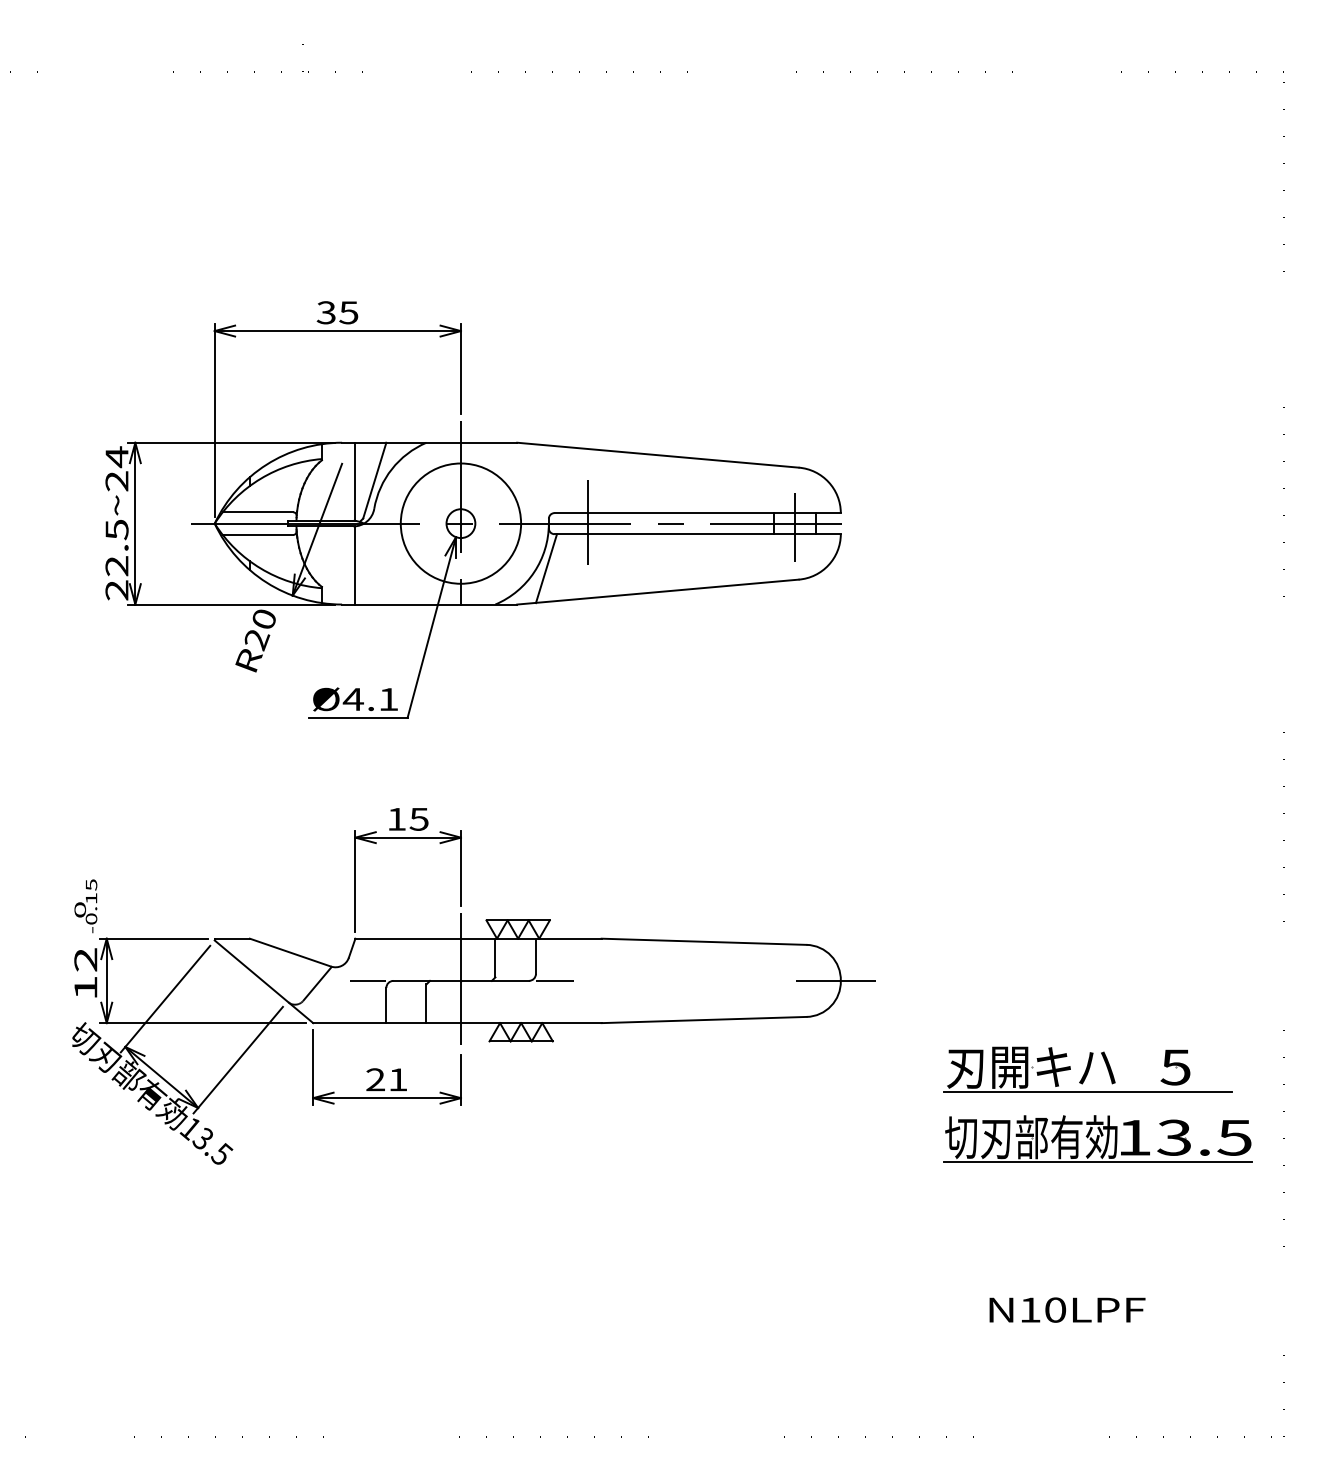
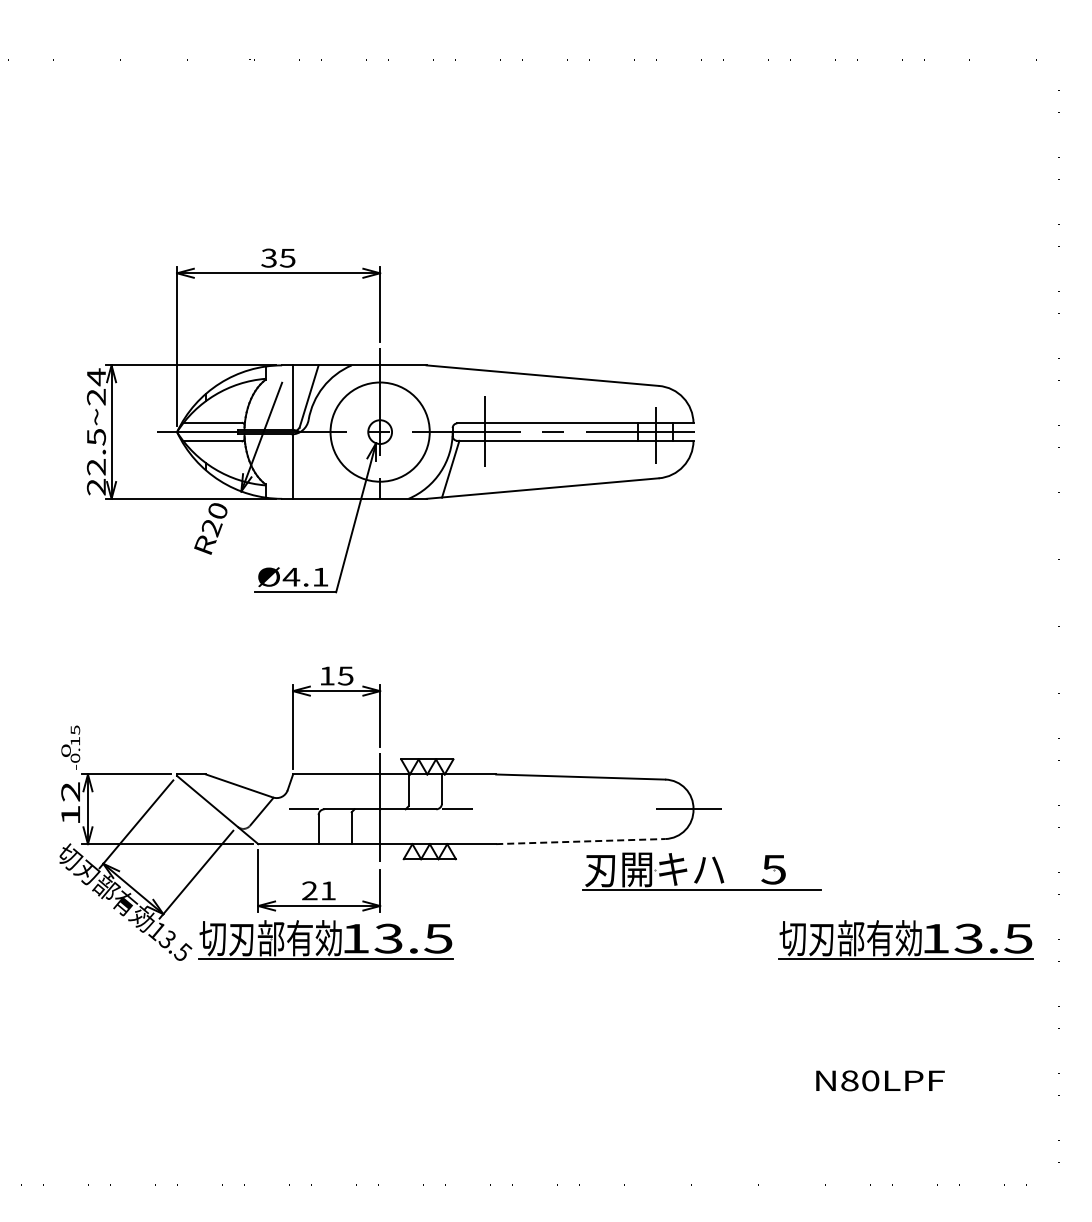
line: (703, 1019) -> (580, 841), solid -> dashed
part: (1088, 1069) -> (701, 871), moved
part: (394, 1138) -> (325, 939), added
text: (1029, 1309) -> (849, 1080), N10LPF -> N80LPF

